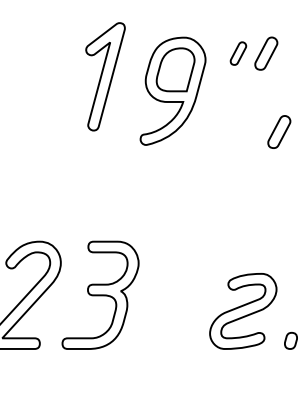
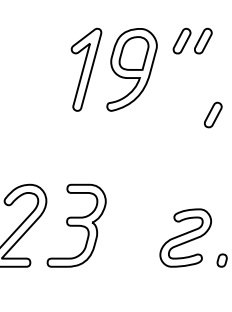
part: (237, 52) -> (181, 40), size x1.43
part: (105, 76) -> (86, 69), moved
part: (279, 131) -> (213, 114), moved

